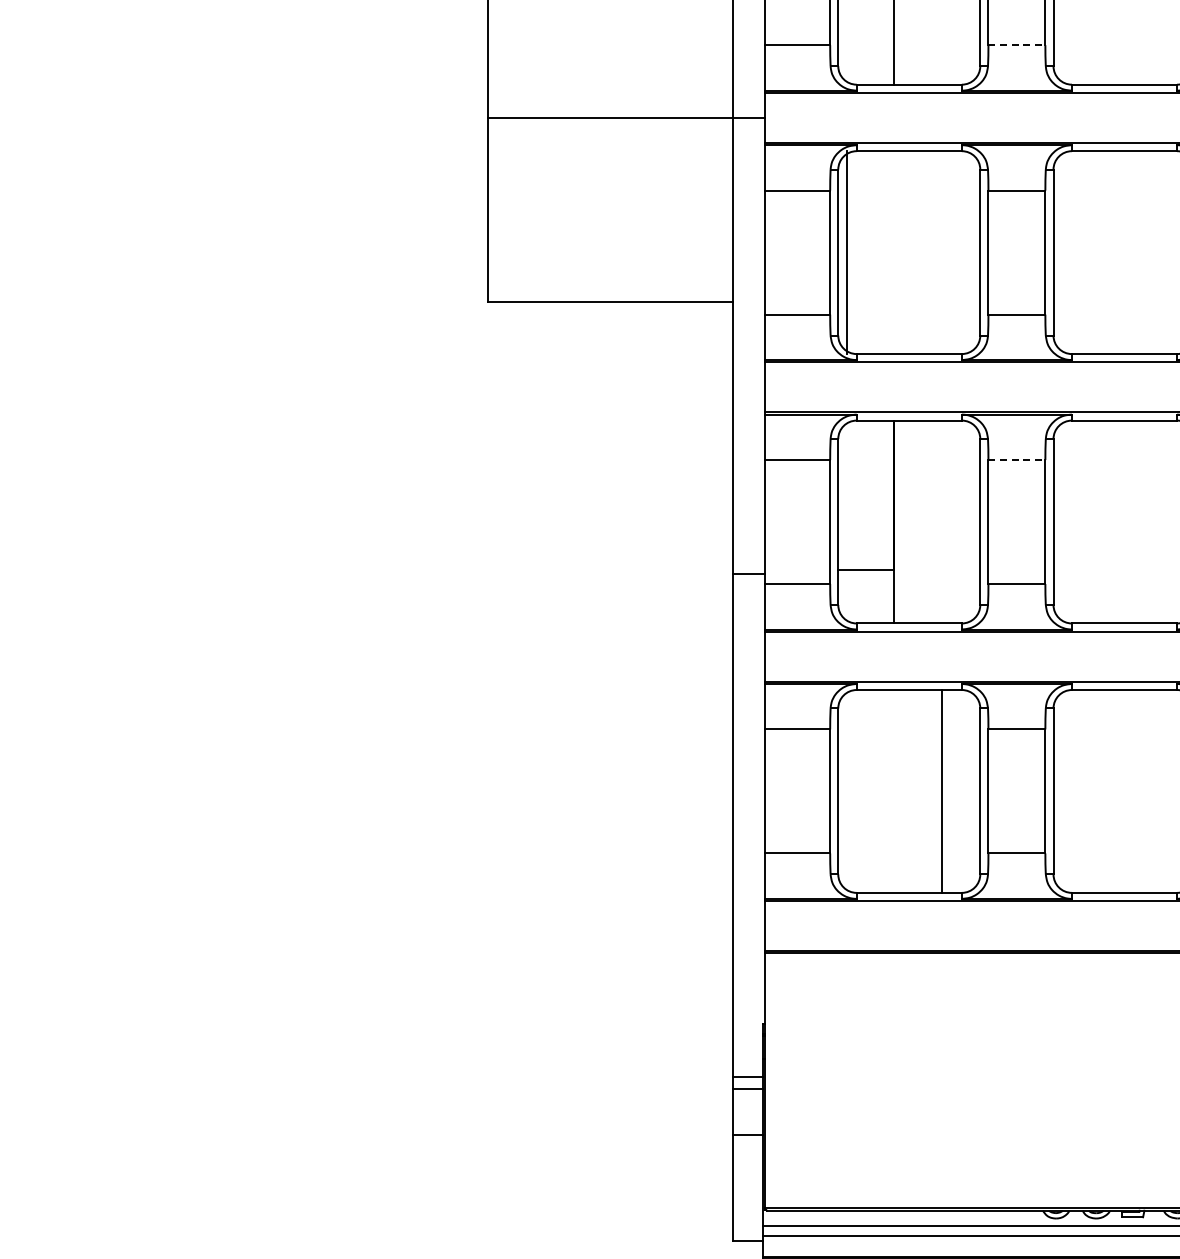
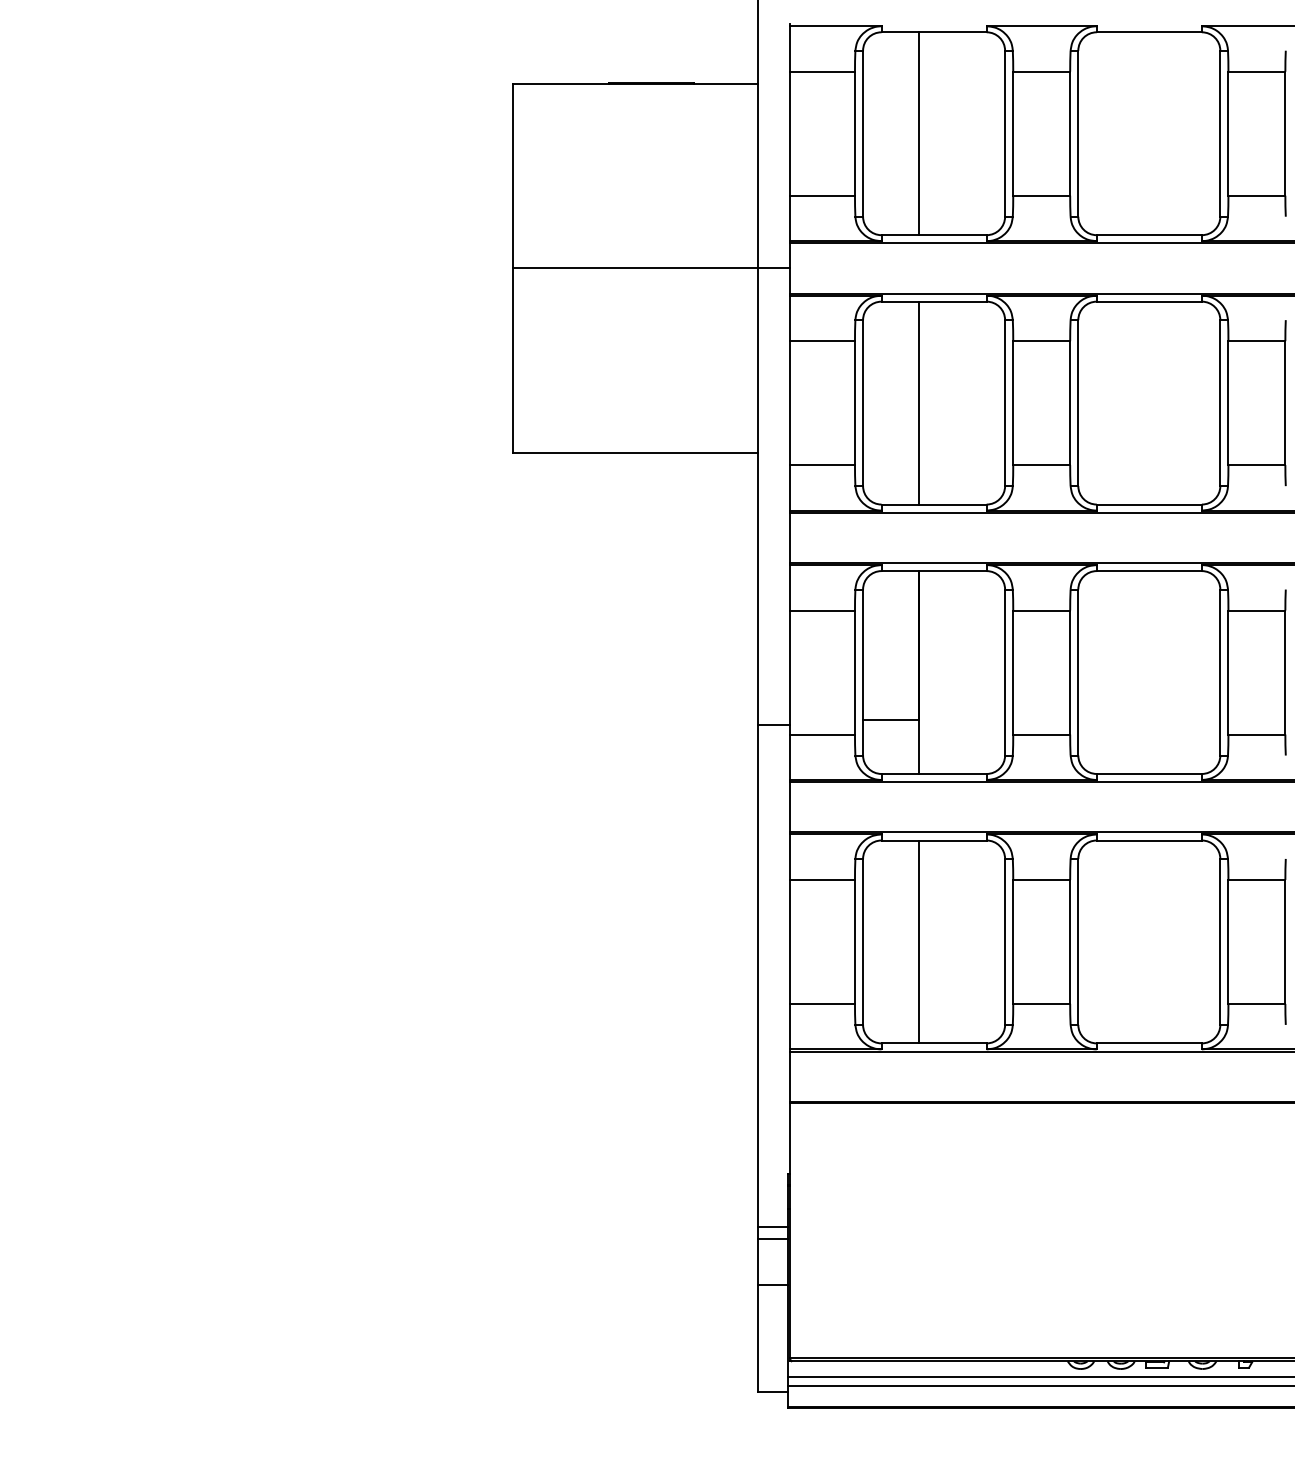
line: (1017, 45) -> (1042, 195), dashed -> solid
line: (847, 252) -> (919, 402), moved
line: (1017, 460) -> (1042, 610), dashed -> solid
line: (942, 791) -> (919, 941), moved

